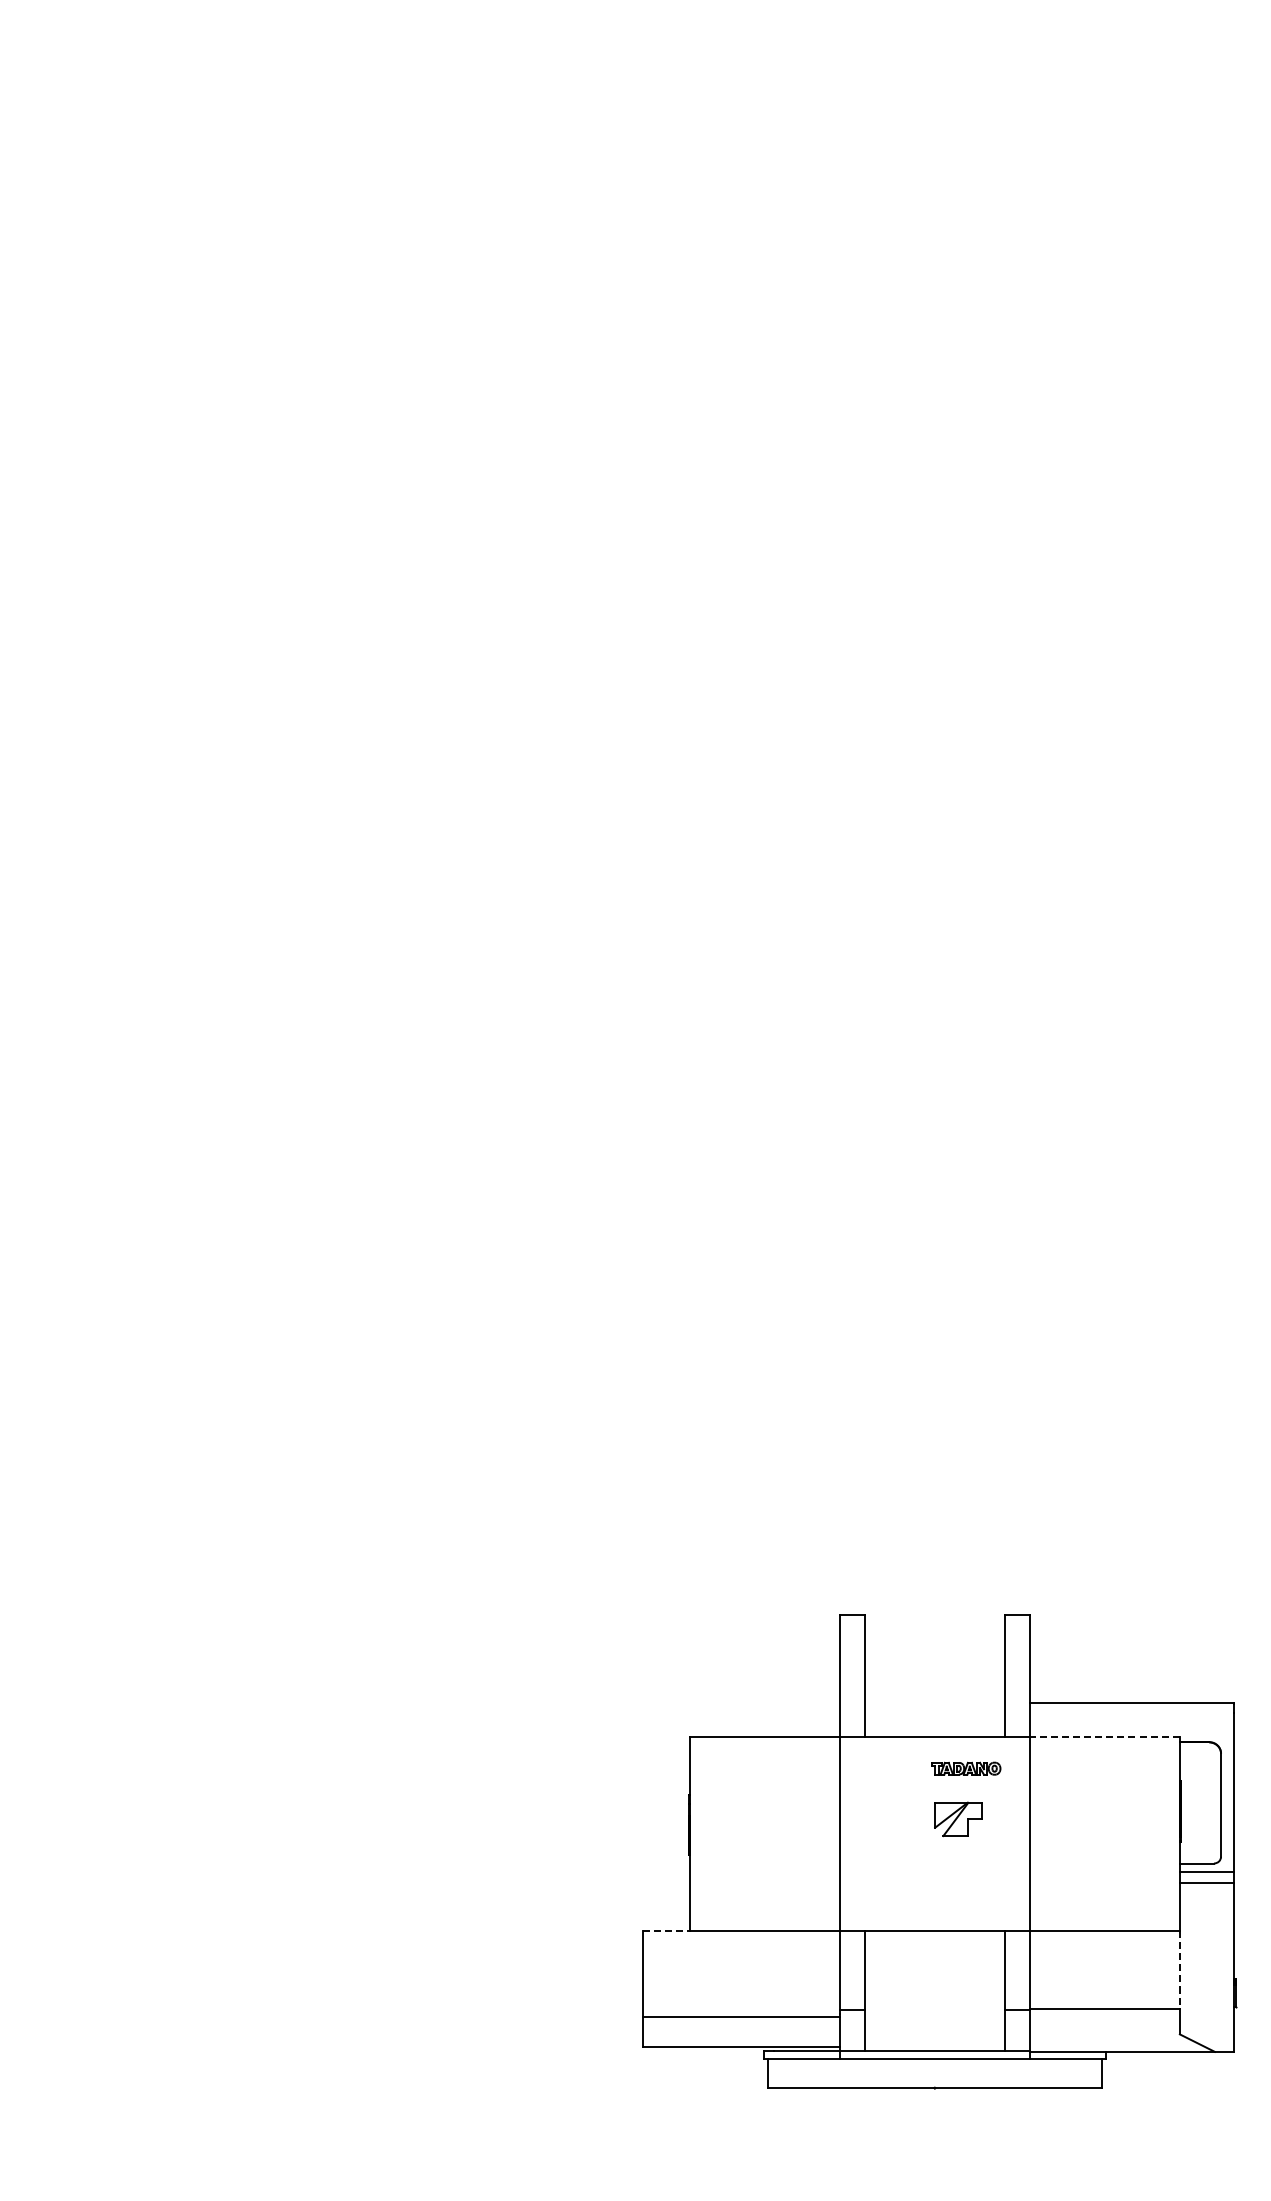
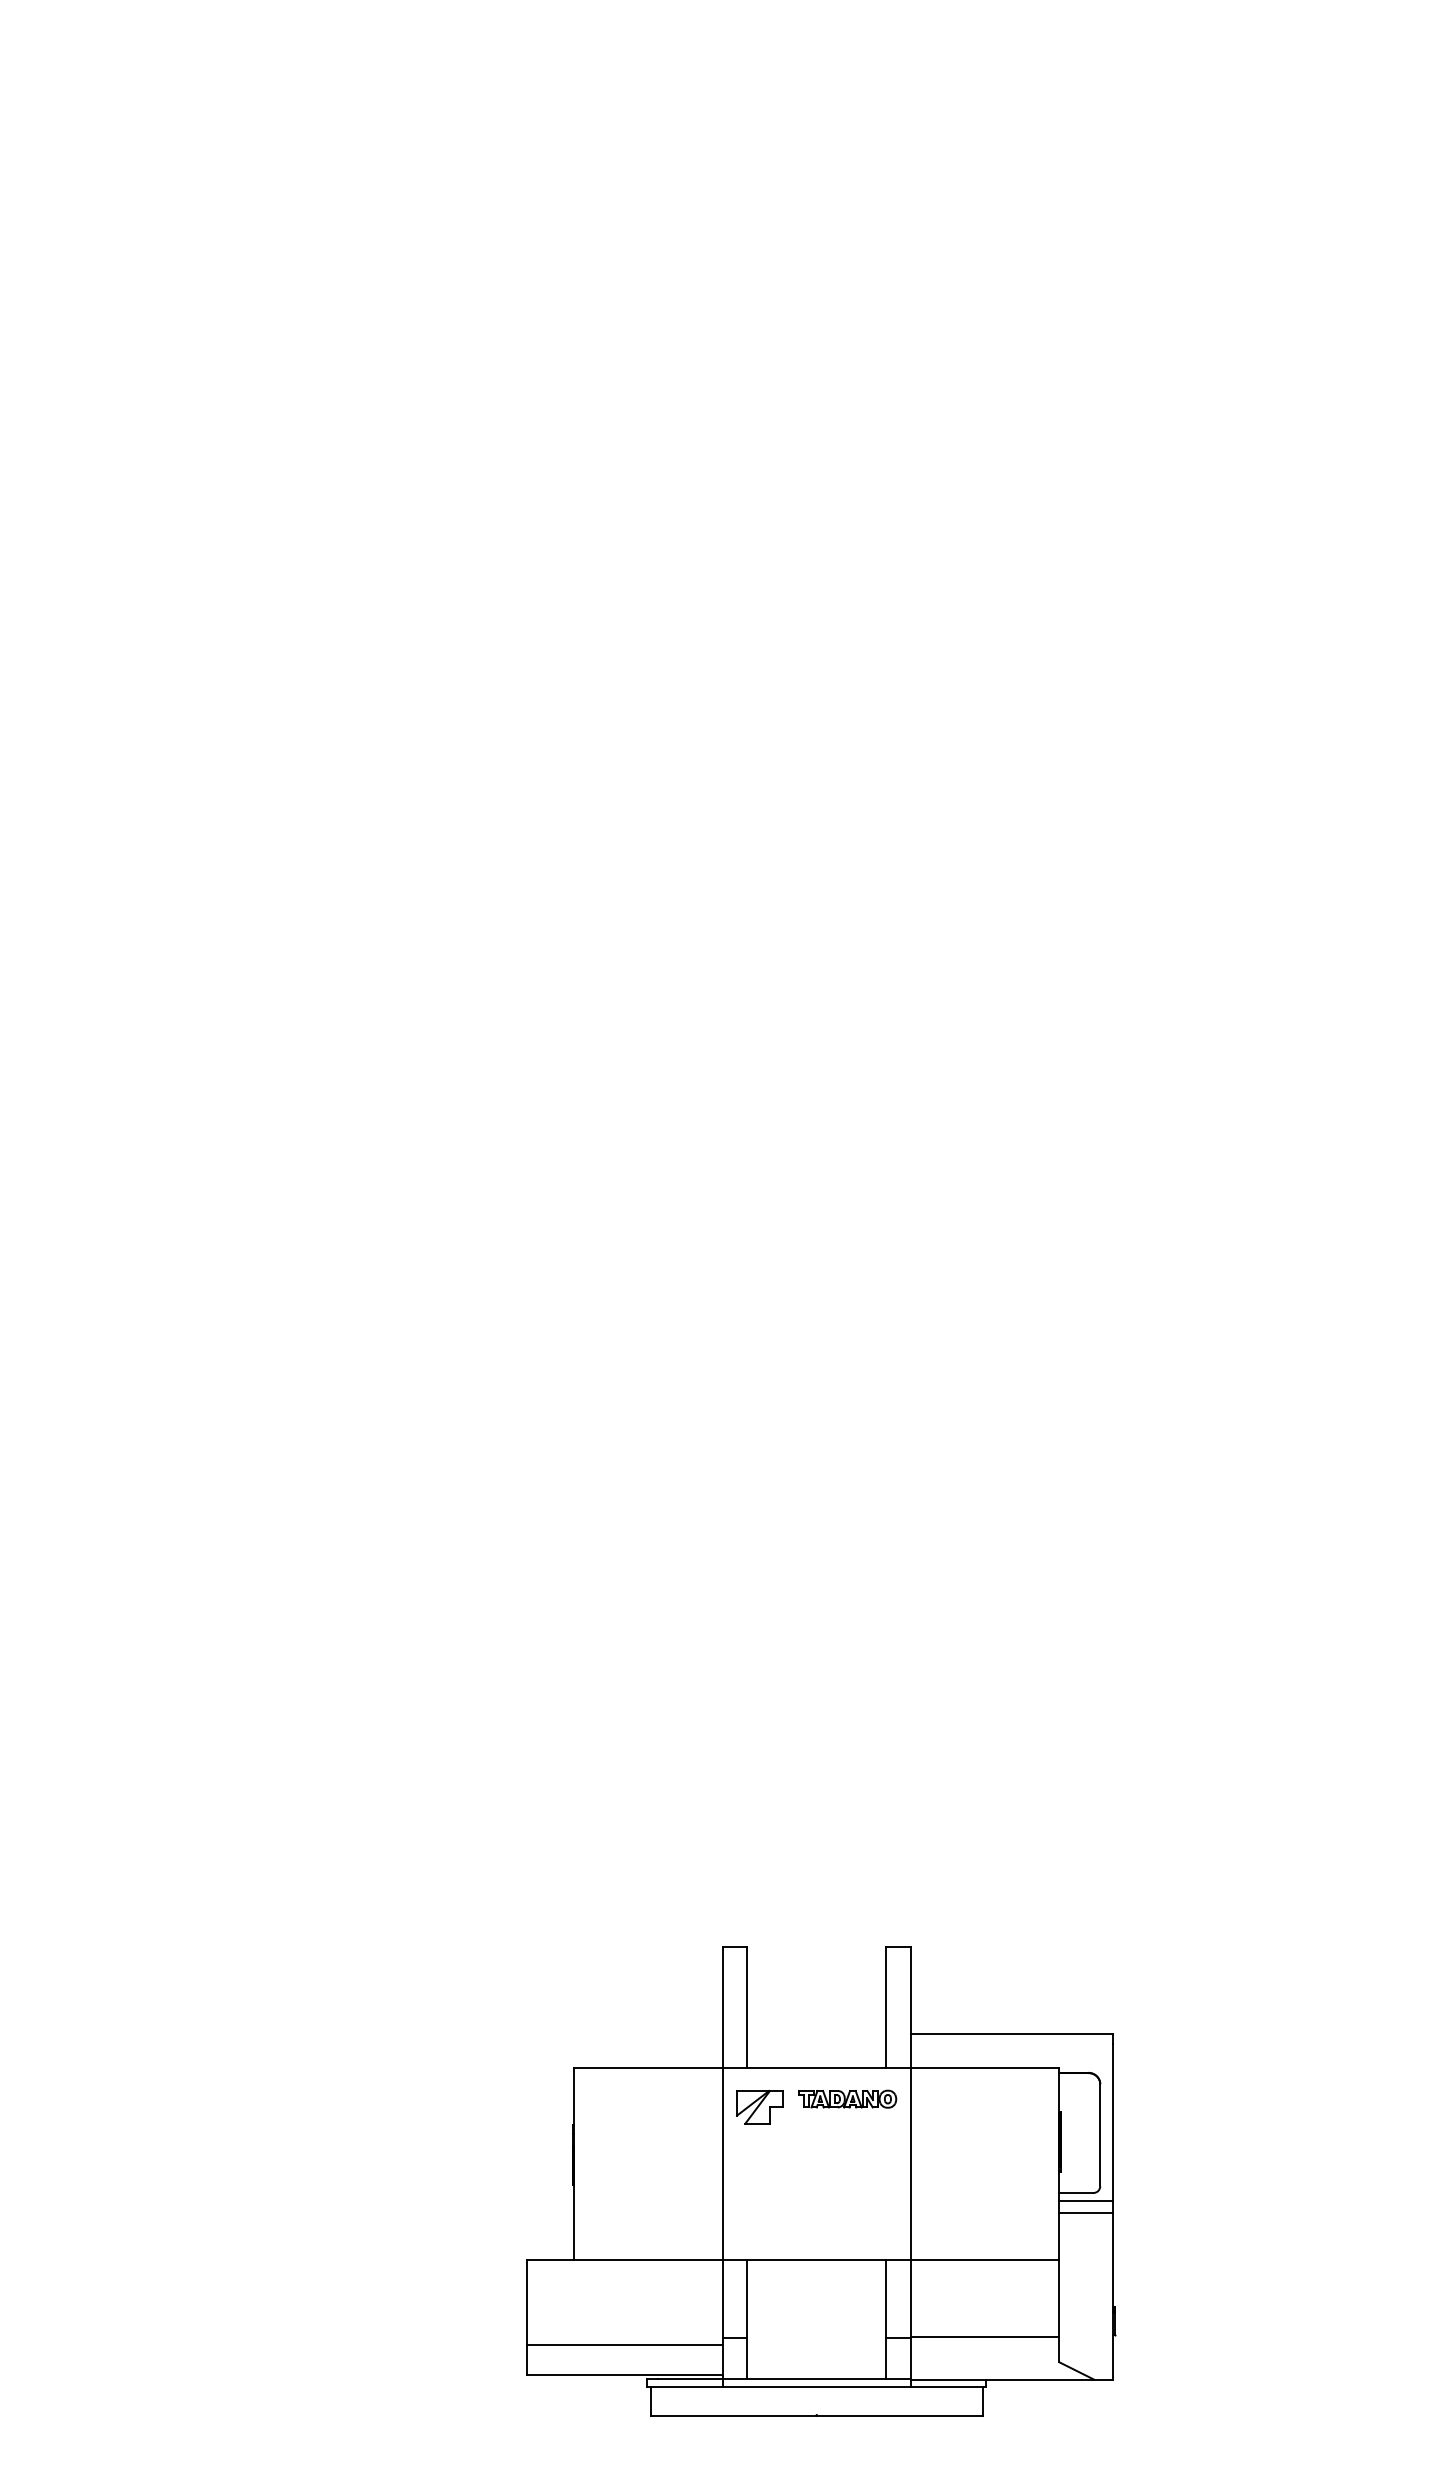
line: (1104, 1736) -> (984, 2067), dashed -> solid
part: (965, 1768) -> (847, 2098), size x1.43
part: (957, 1818) -> (759, 2106), moved
line: (667, 1930) -> (551, 2259), dashed -> solid
line: (1179, 1969) -> (1059, 2298), dashed -> solid

